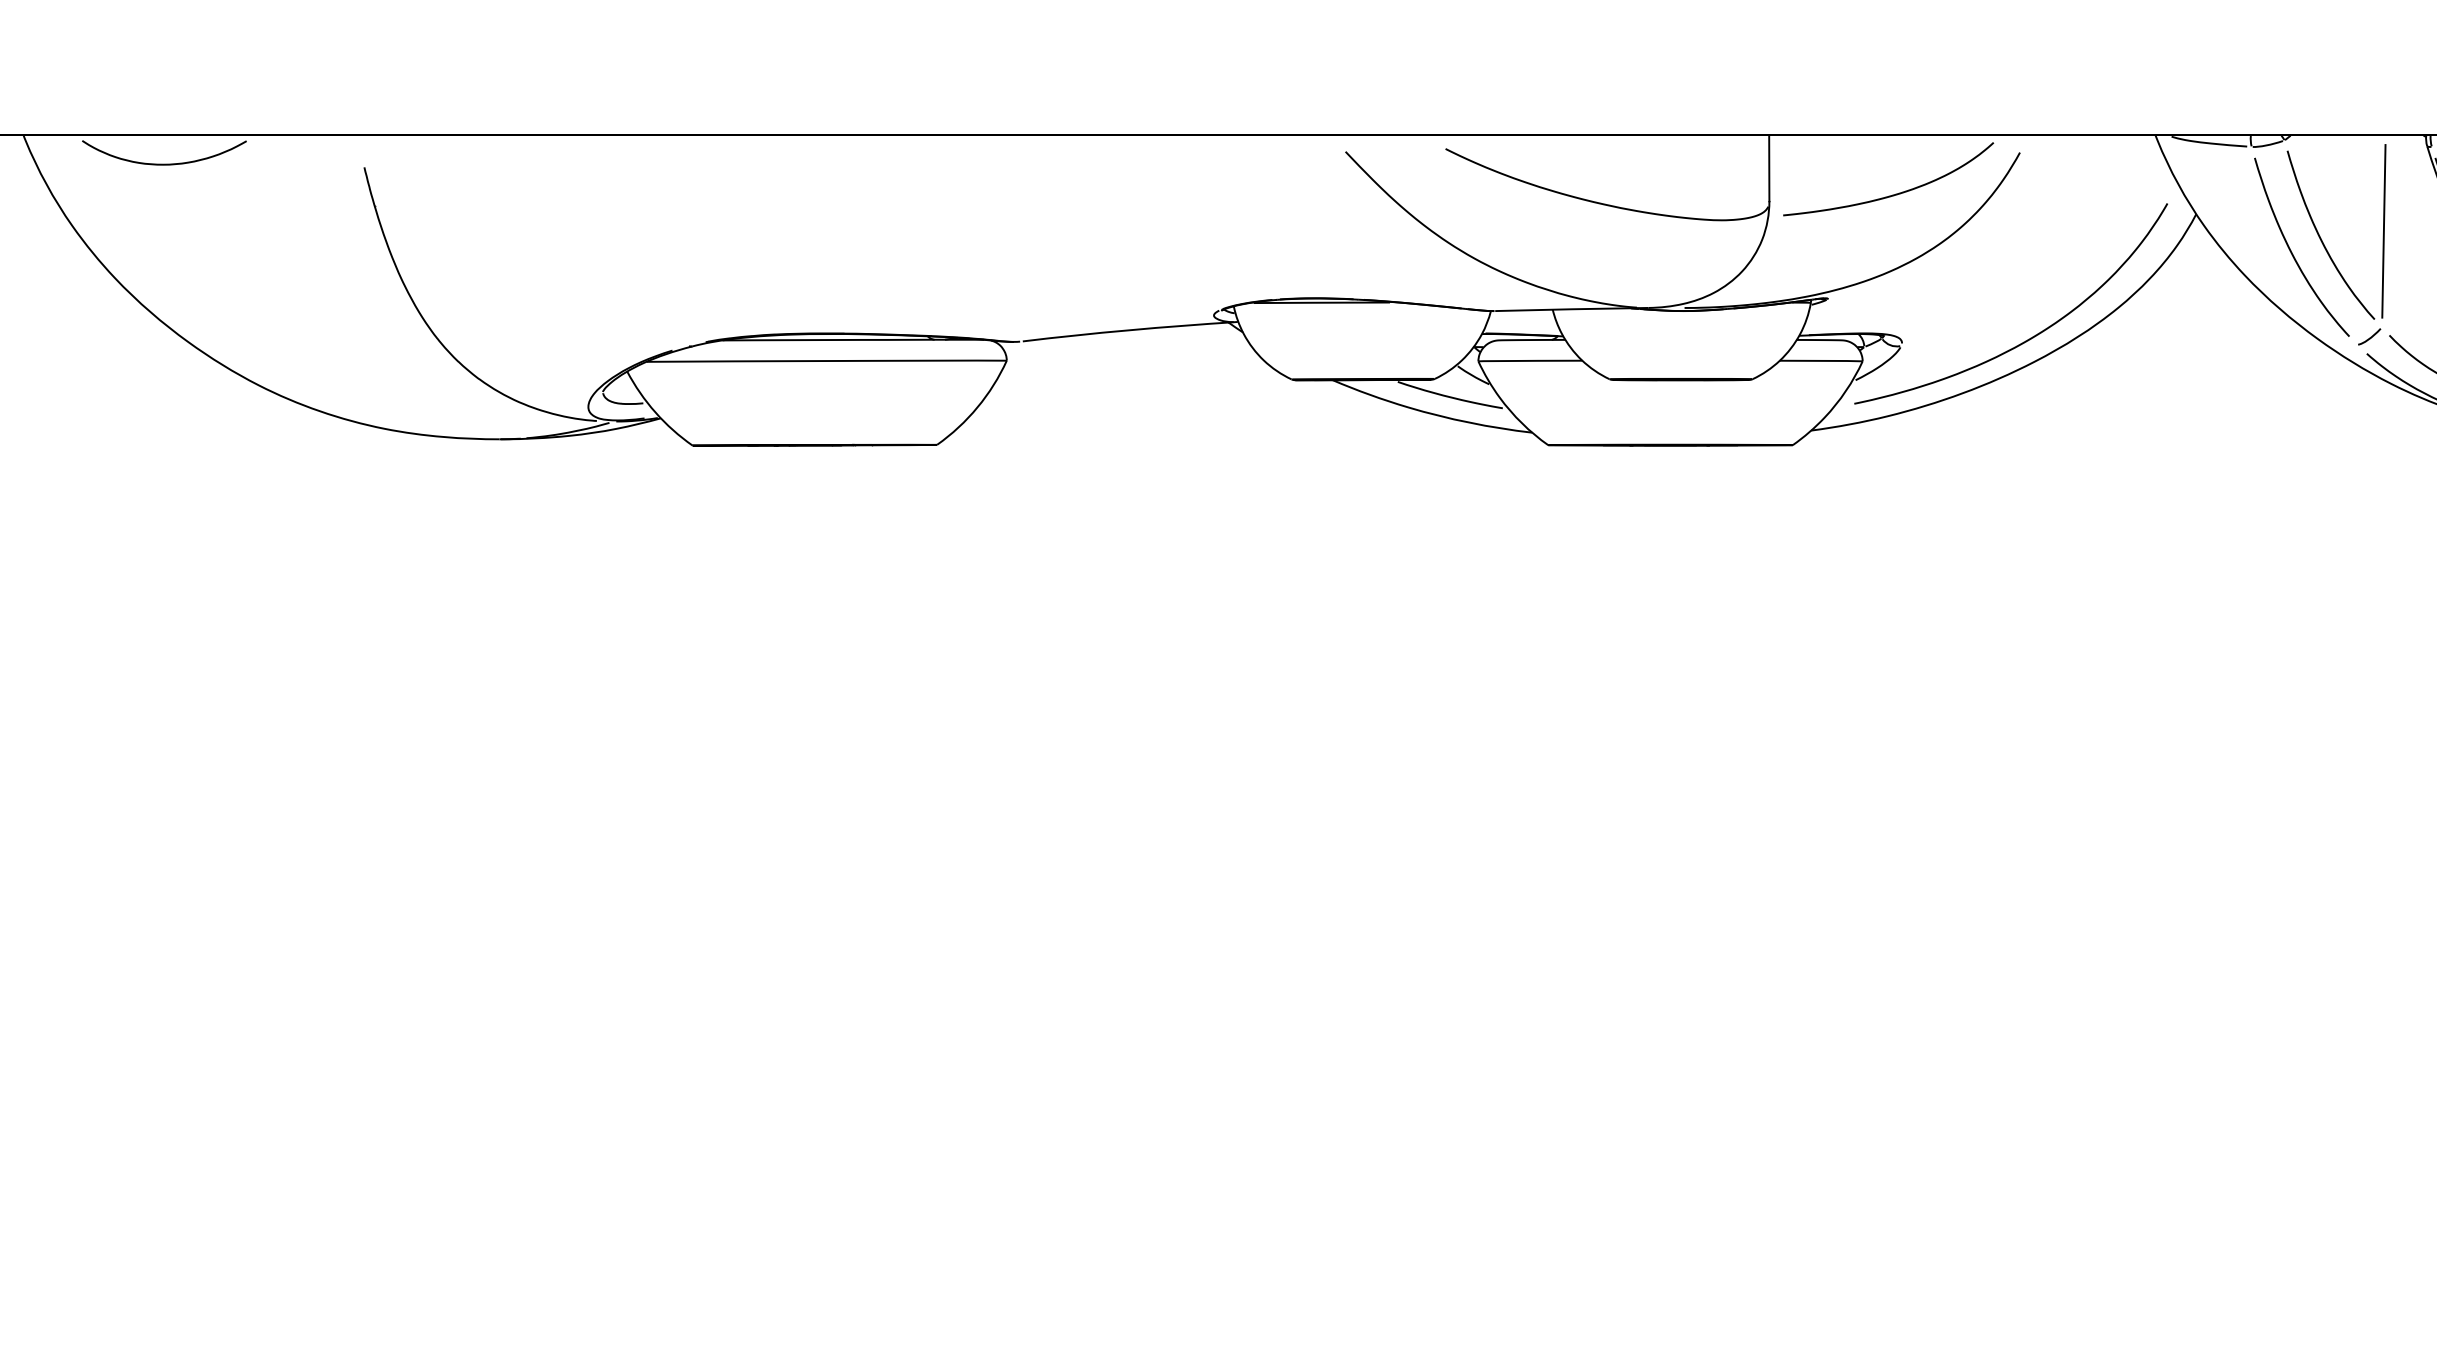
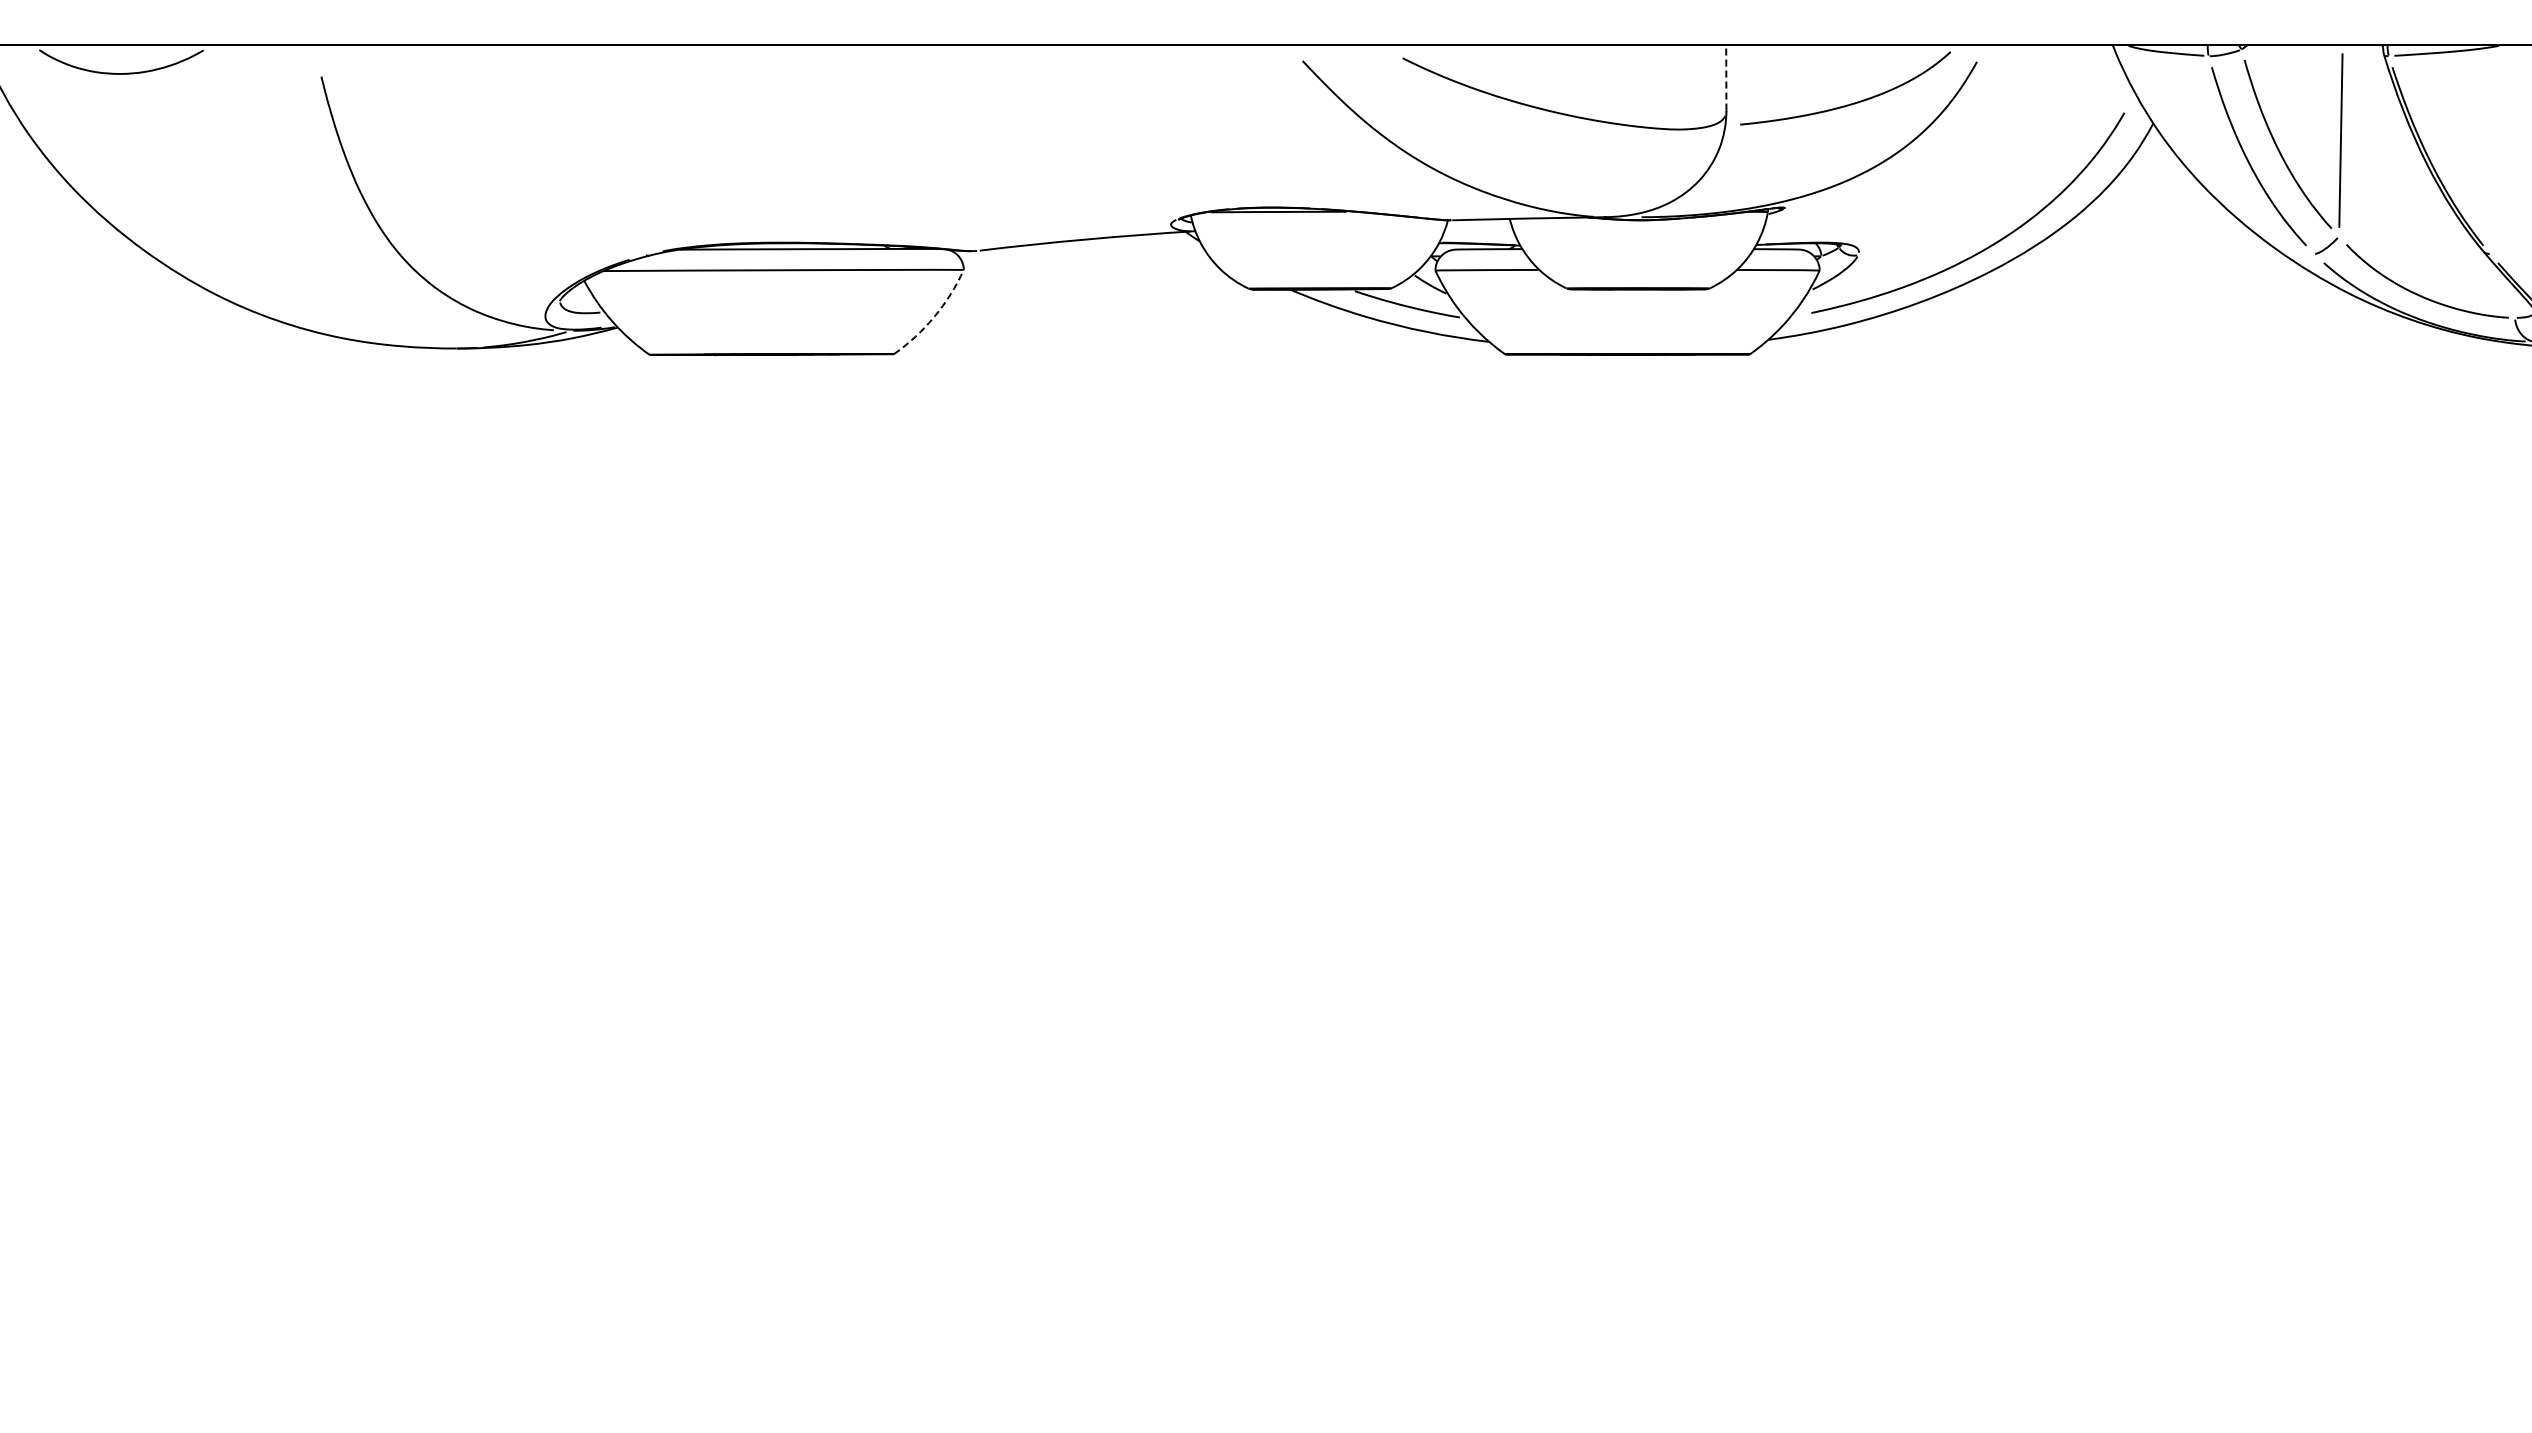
line: (1769, 168) -> (1726, 77), solid -> dashed
arc: (977, 407) -> (934, 316), solid -> dashed

